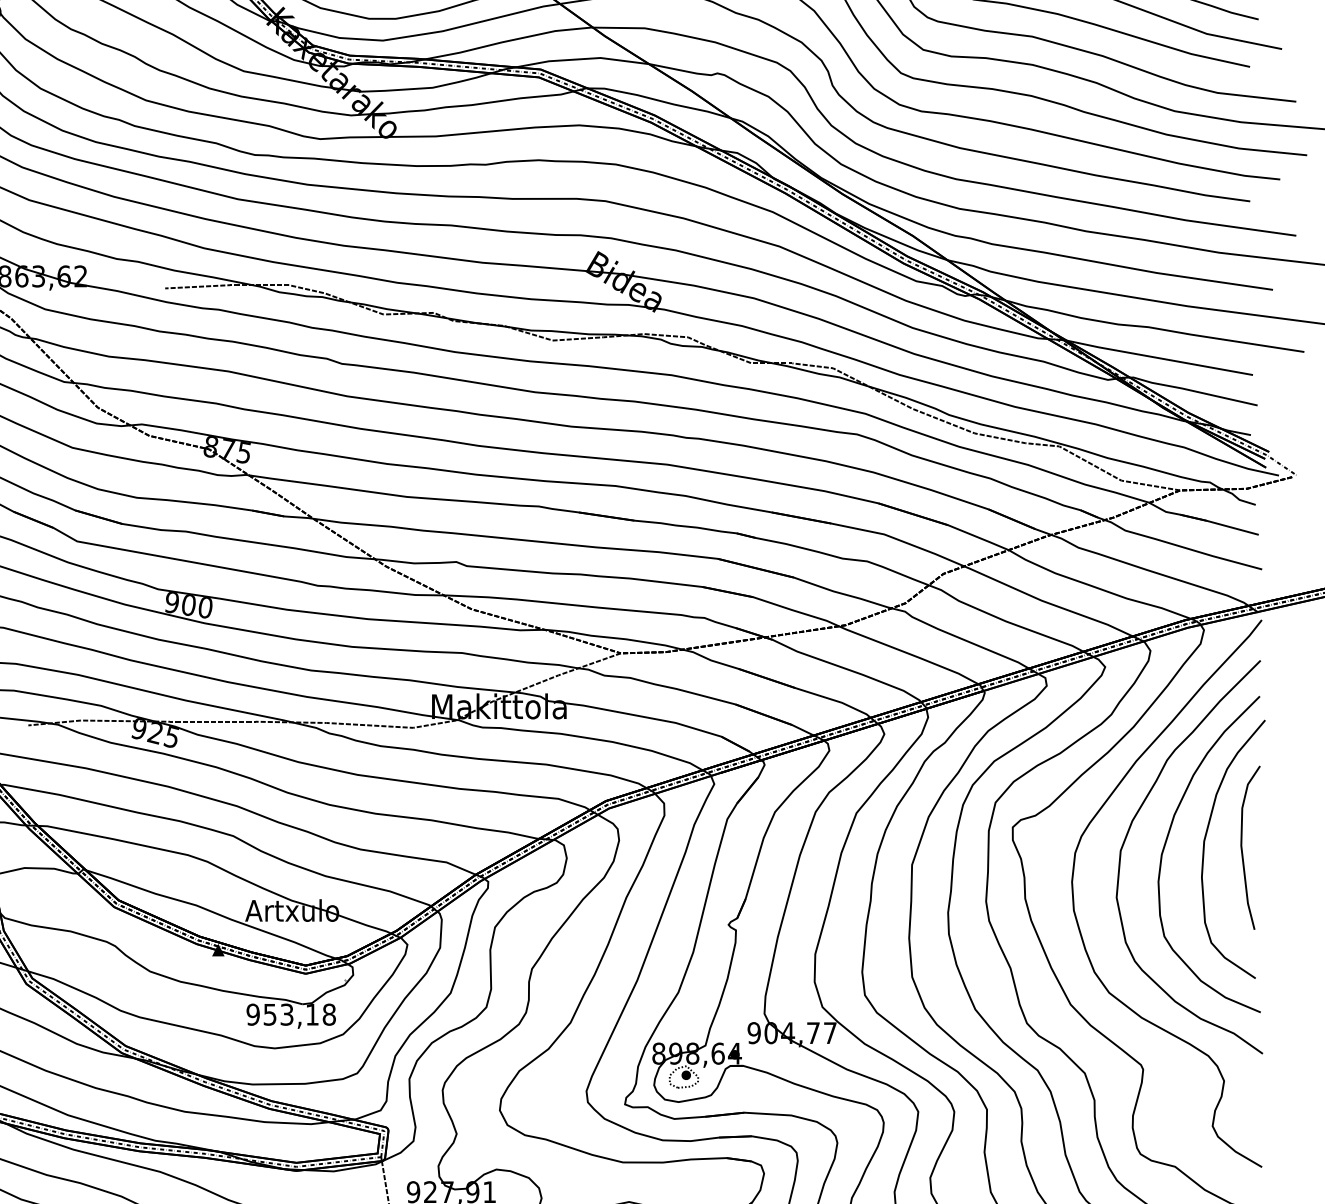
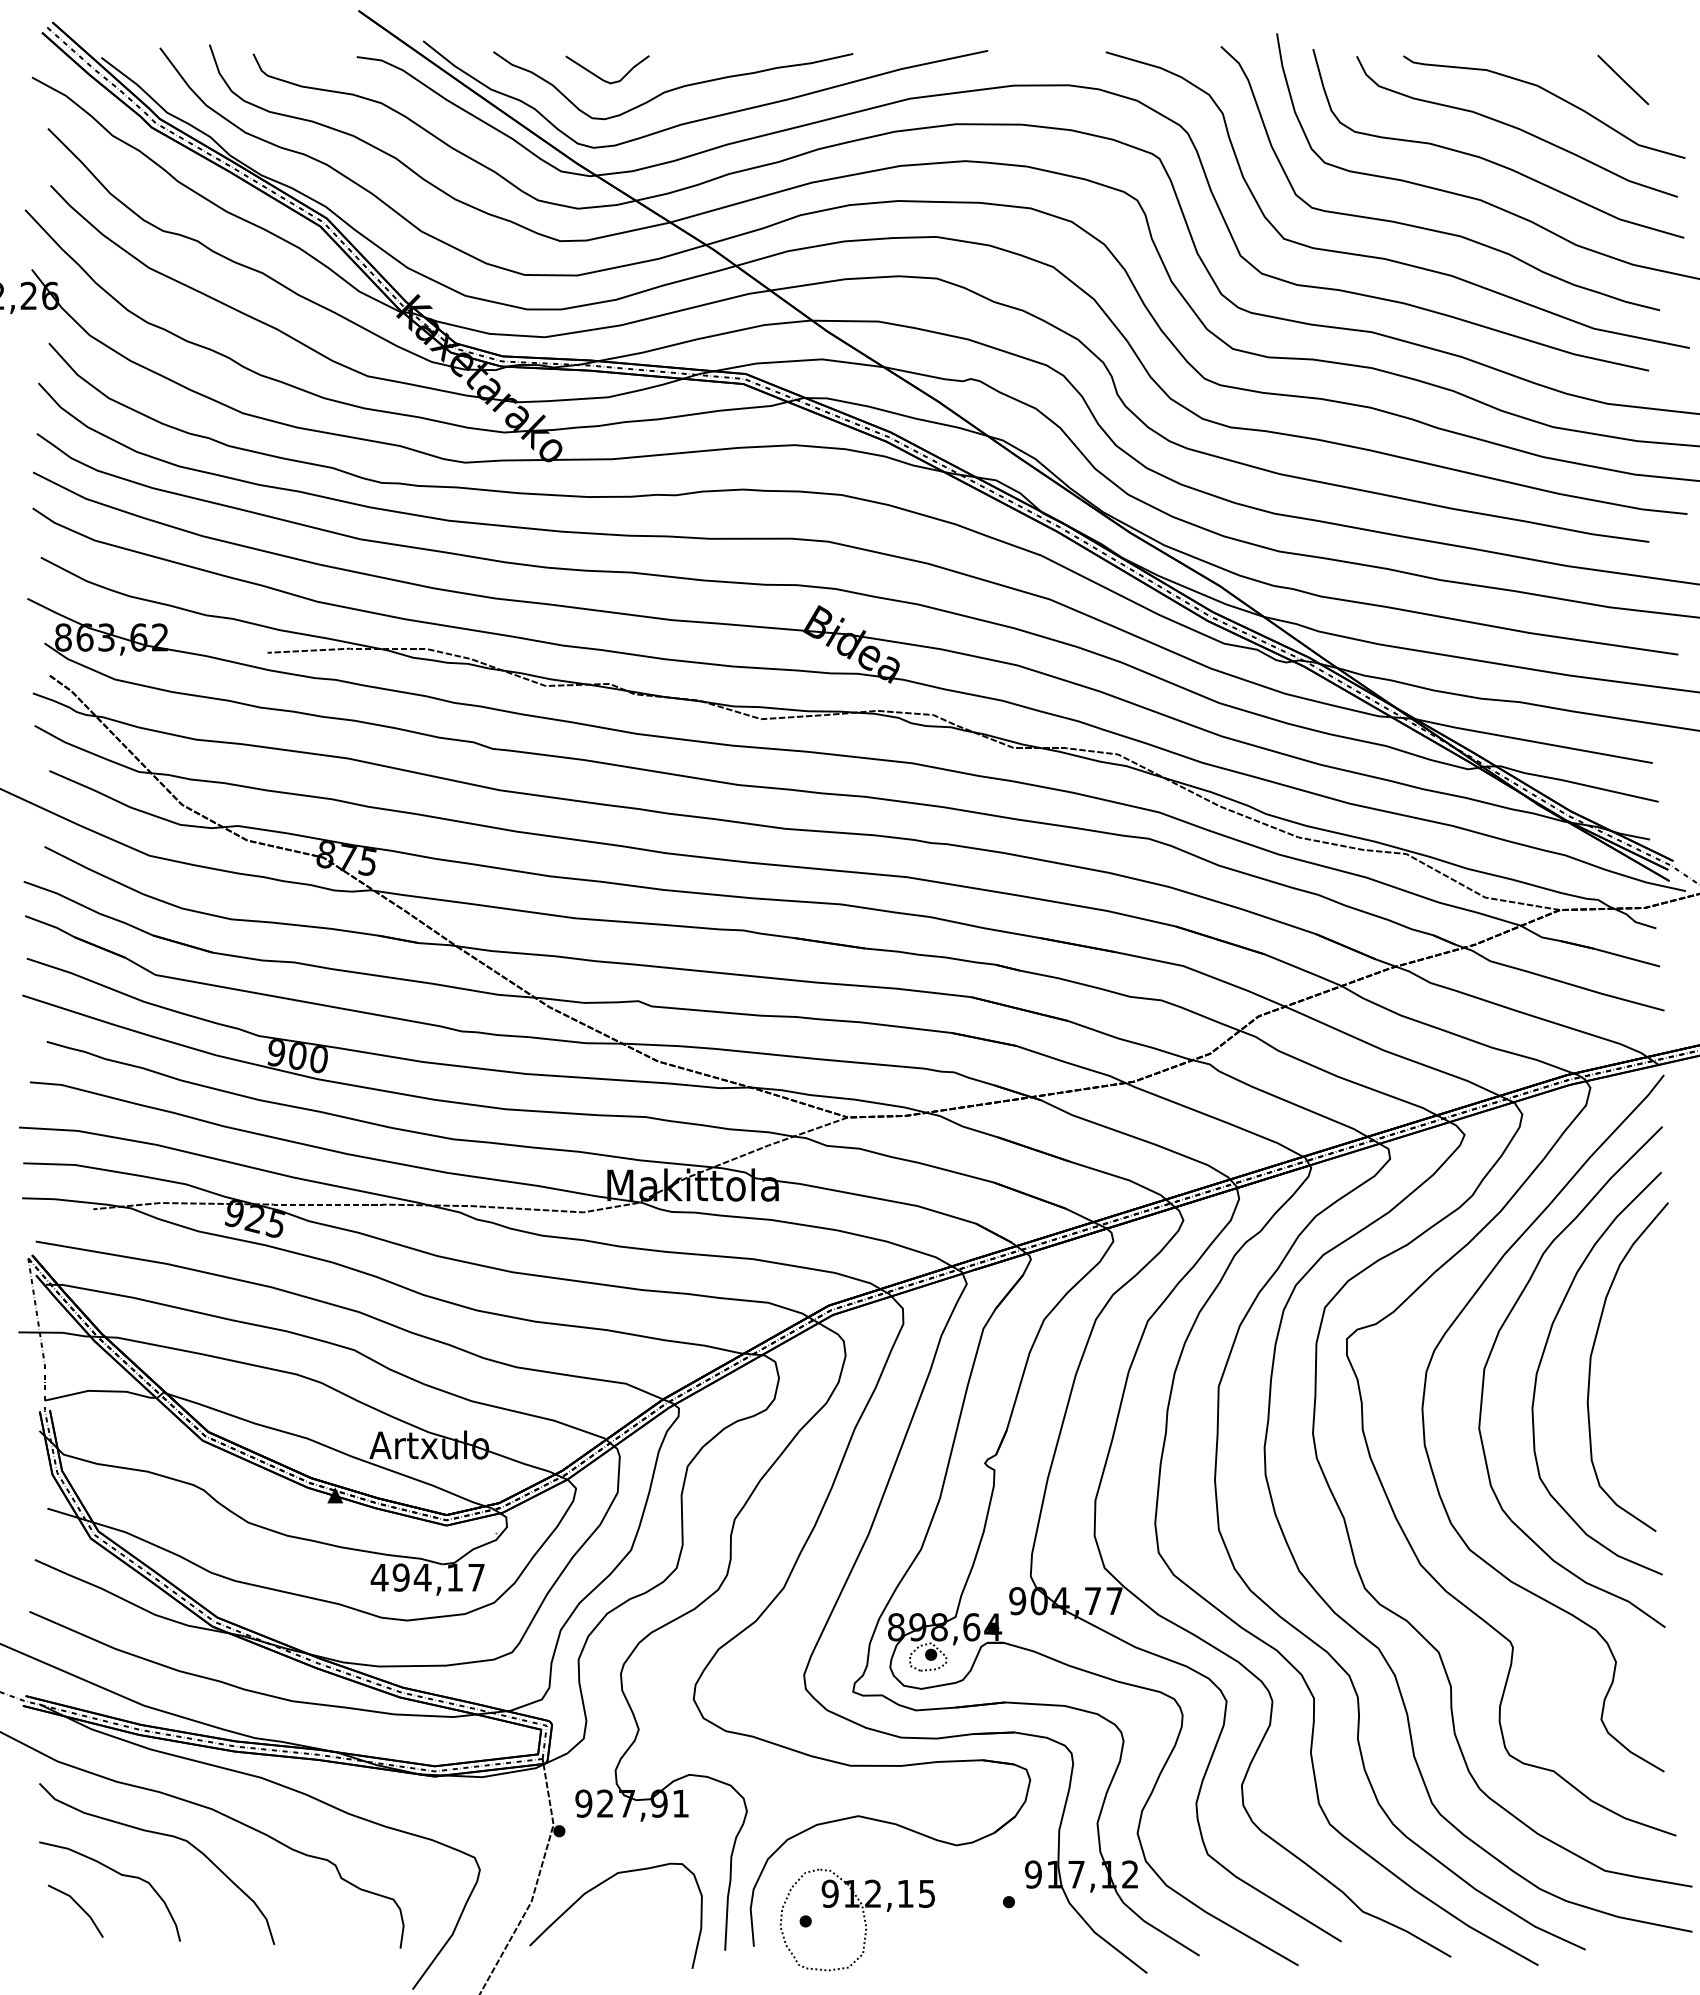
curve: (1242, 847) -> (1639, 1364), removed
text: (290, 1014) -> (427, 1577), 953,18 -> 494,17

